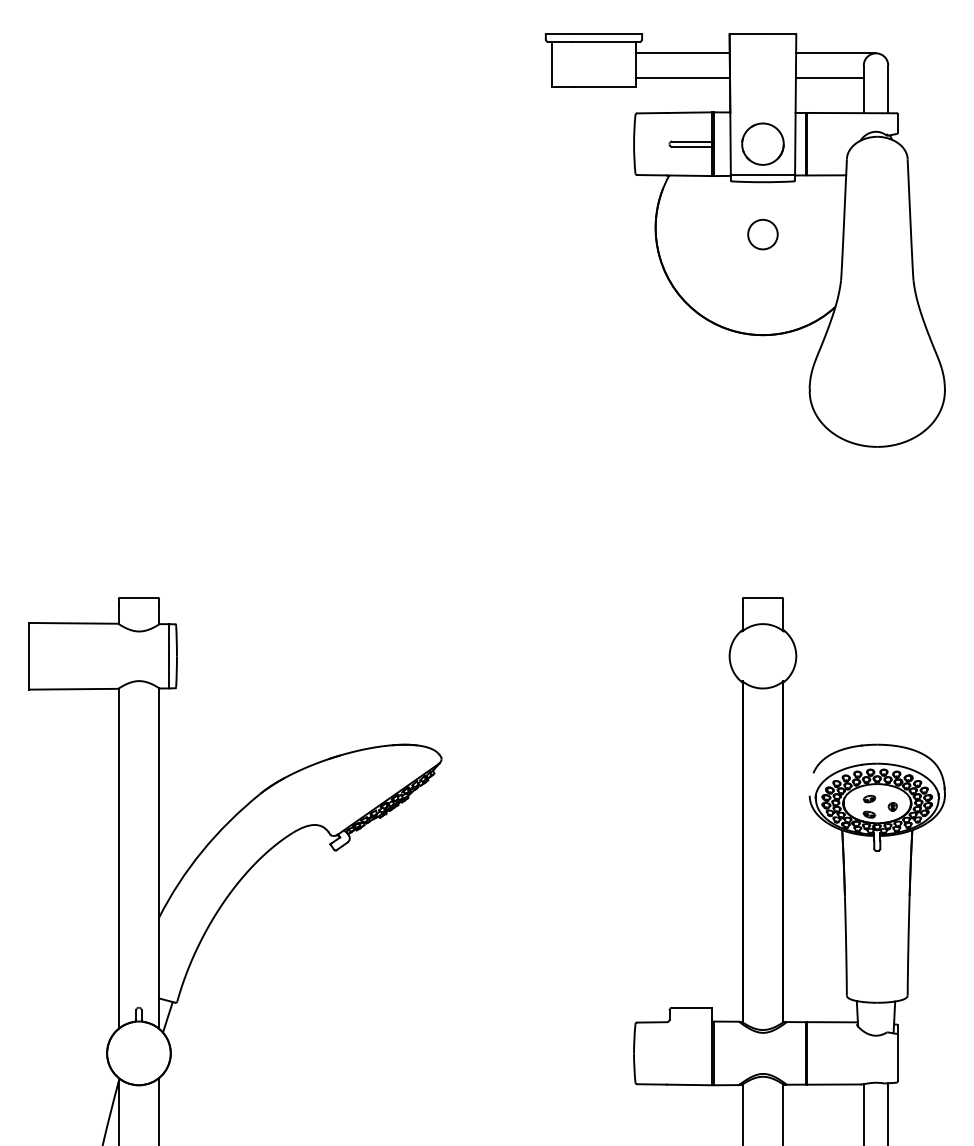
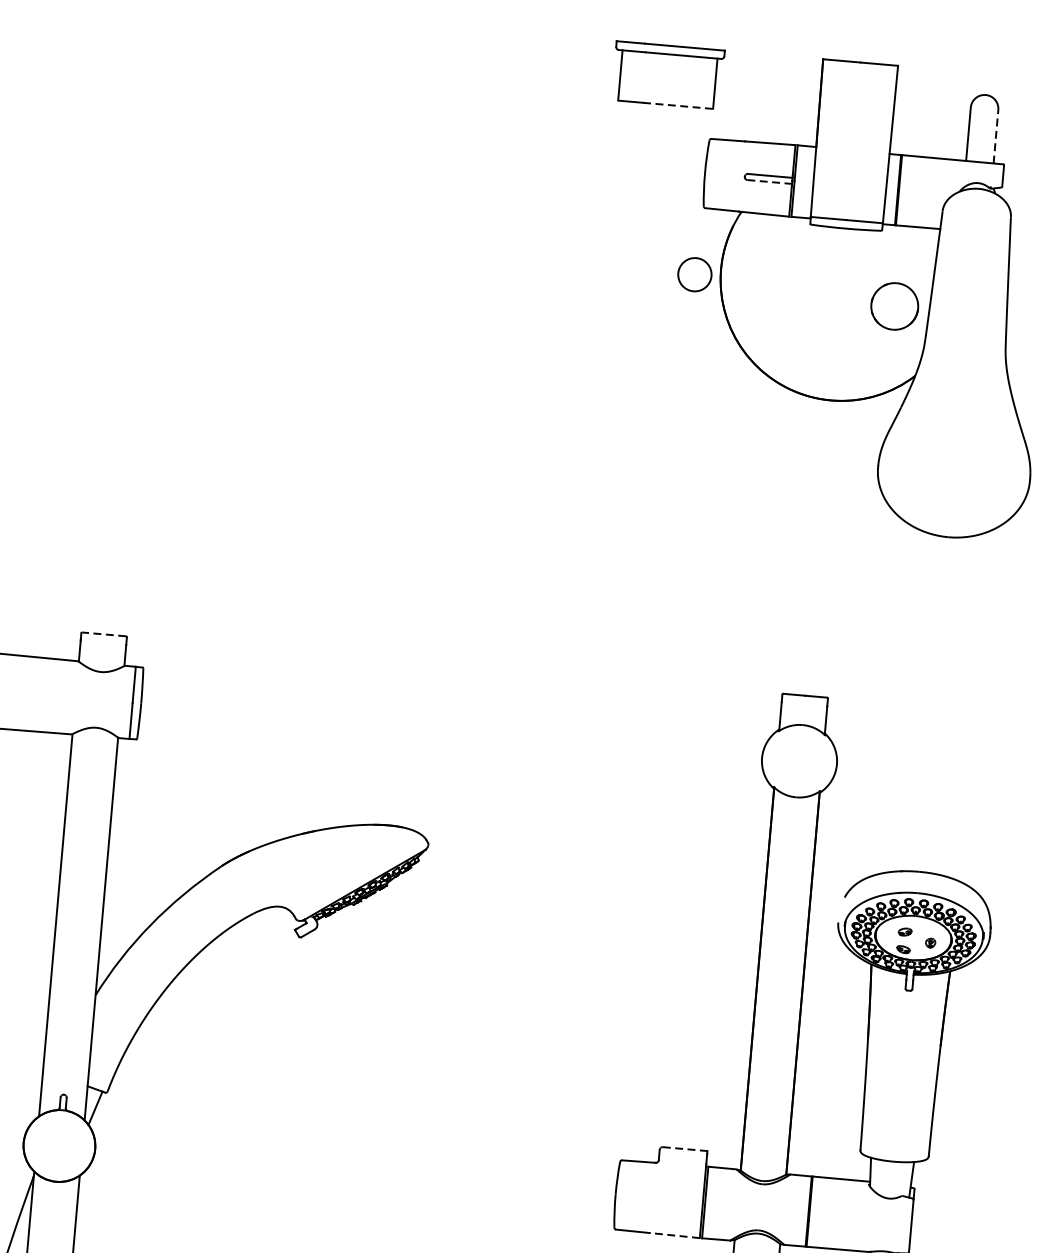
line: (682, 53) -> (768, 76), removed
line: (836, 53) -> (941, 91), removed
line: (683, 77) -> (767, 103), removed
line: (829, 77) -> (931, 117), removed
line: (604, 86) -> (677, 105), solid -> dashed
line: (888, 89) -> (996, 136), solid -> dashed
part: (762, 143) -> (894, 305), moved
line: (691, 146) -> (769, 181), solid -> dashed
circle: (762, 234) -> (694, 274), moved
line: (138, 598) -> (103, 634), solid -> dashed
line: (691, 1007) -> (684, 1148), solid -> dashed
line: (688, 1084) -> (673, 1234), solid -> dashed

